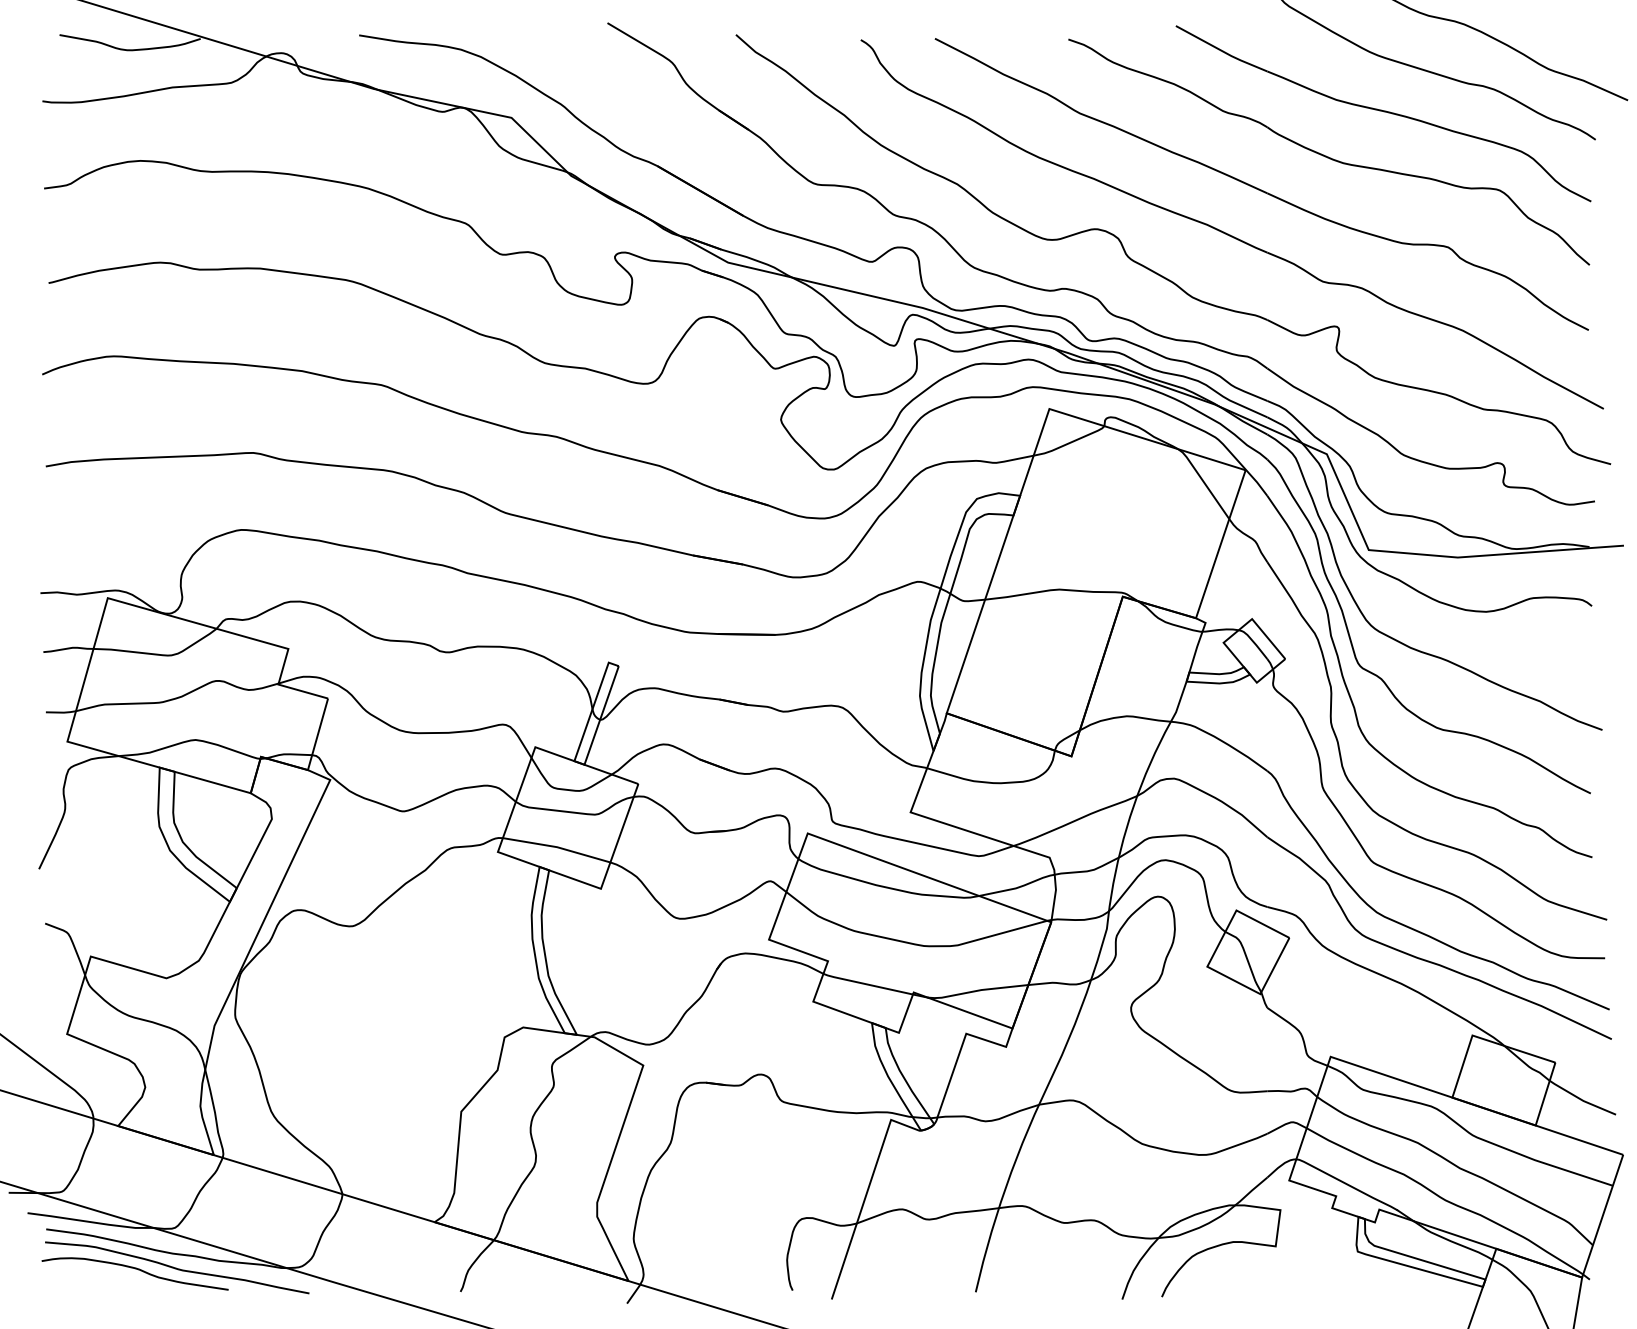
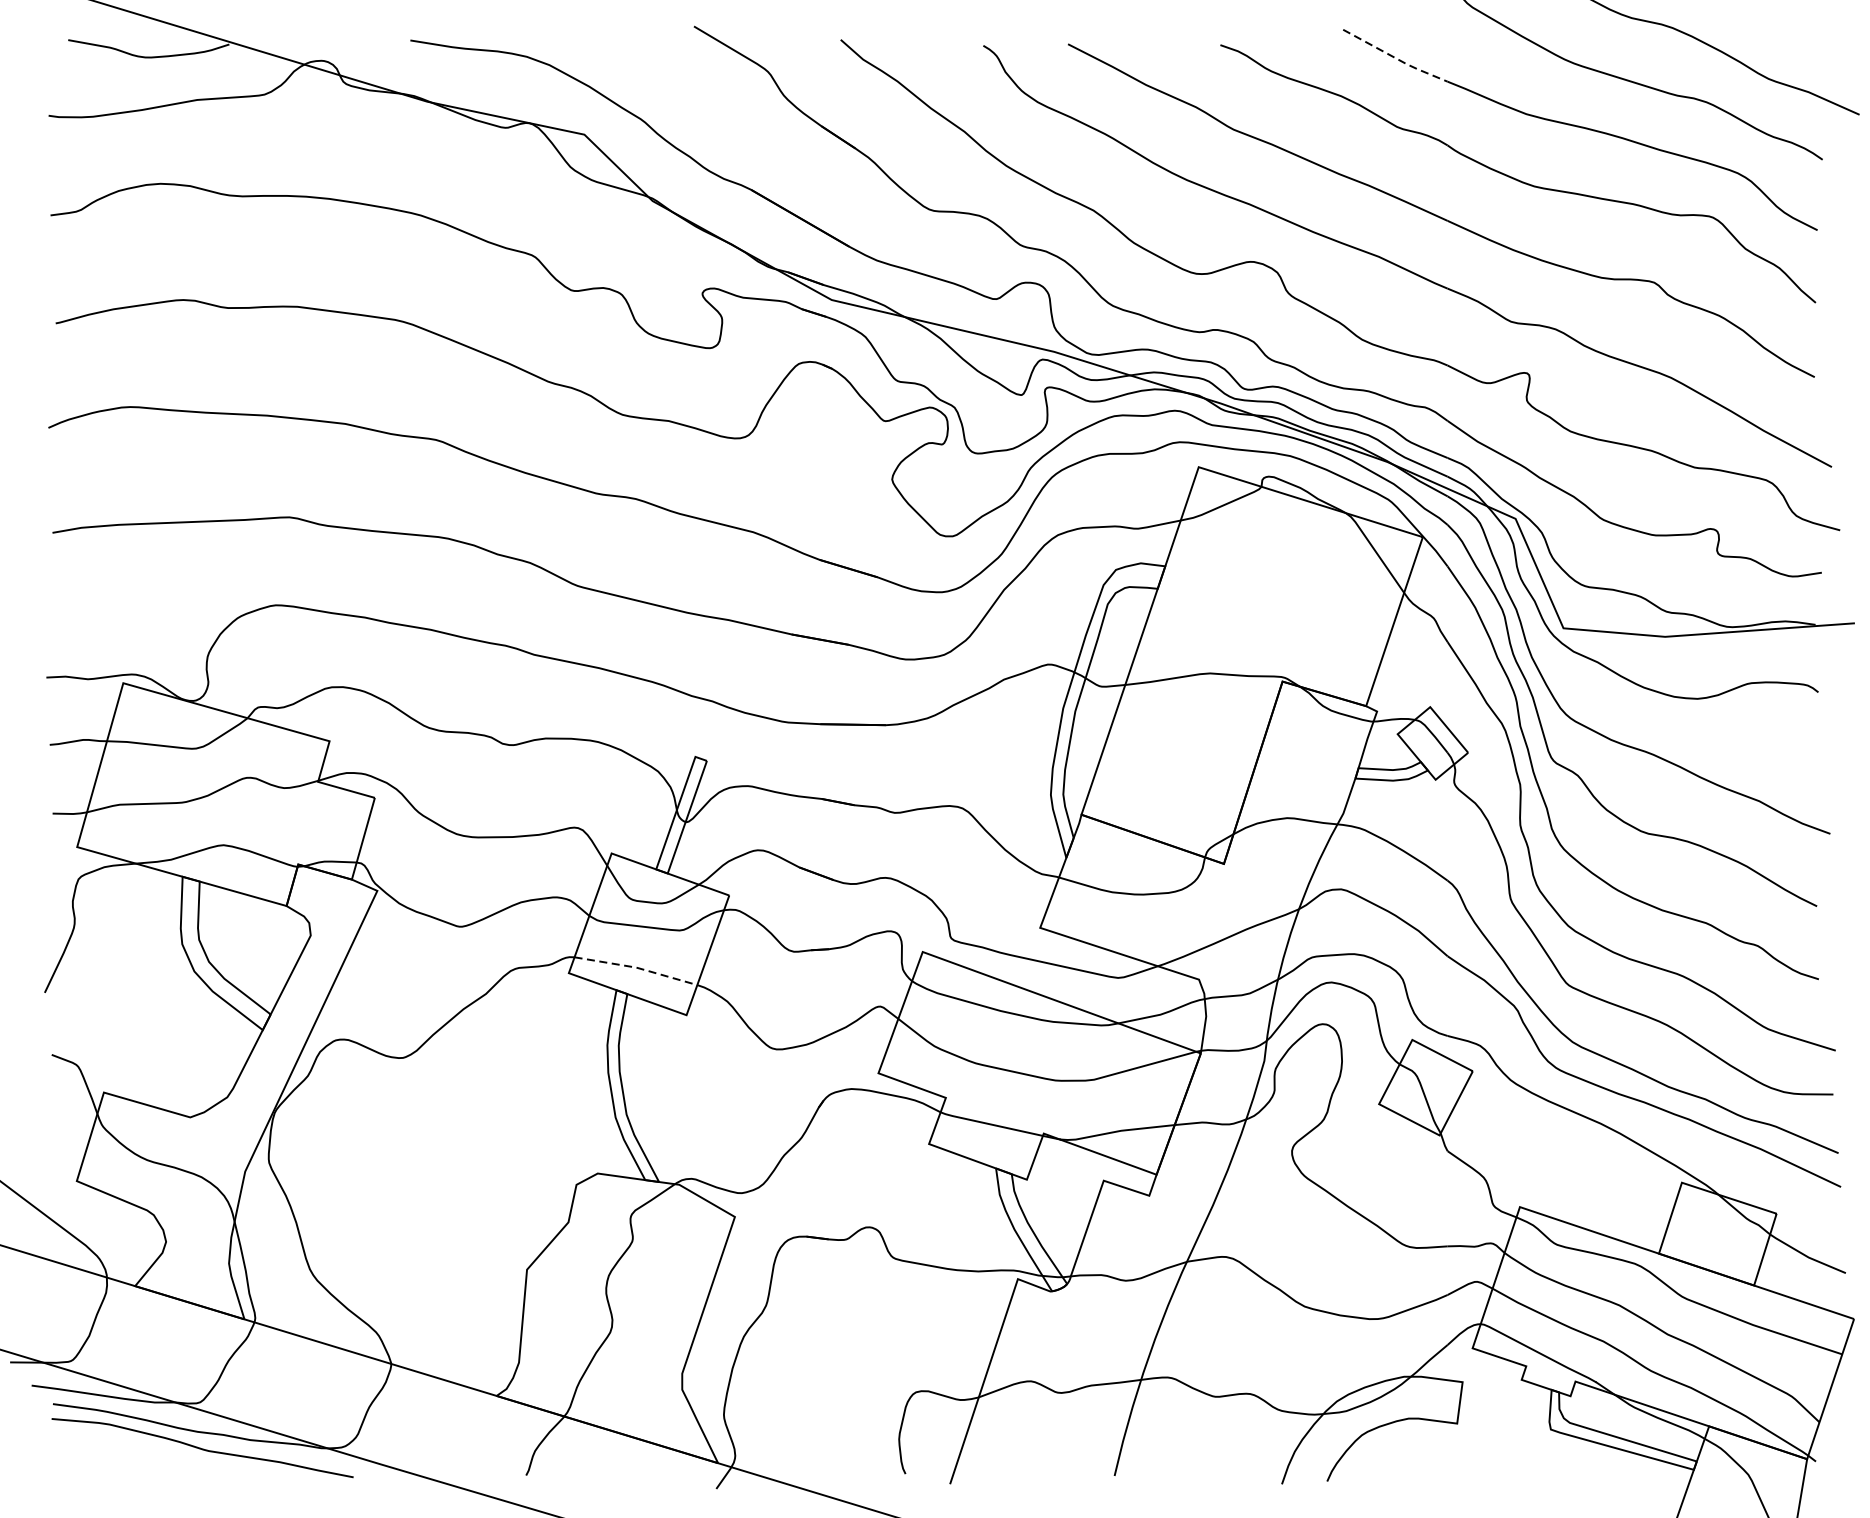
line: (1221, 50) -> (1395, 57), solid -> dashed
line: (557, 847) -> (636, 968), solid -> dashed
curve: (135, 1269) -> (154, 1449), removed

